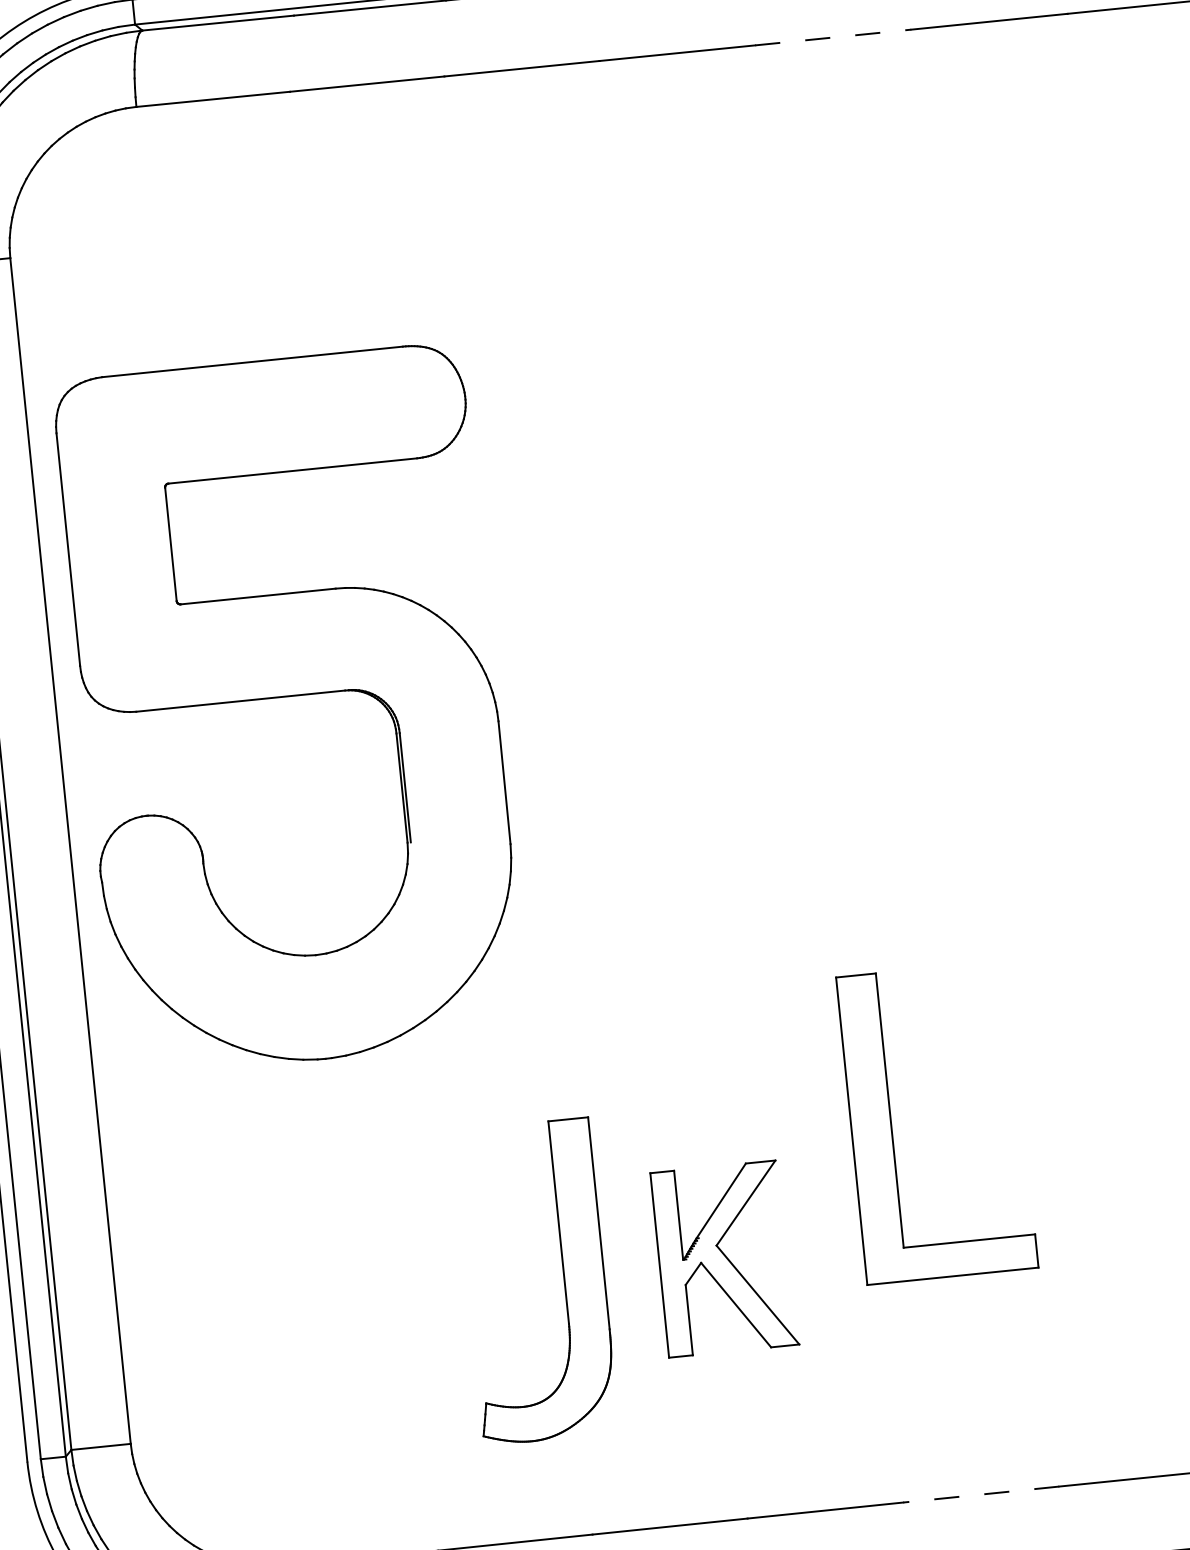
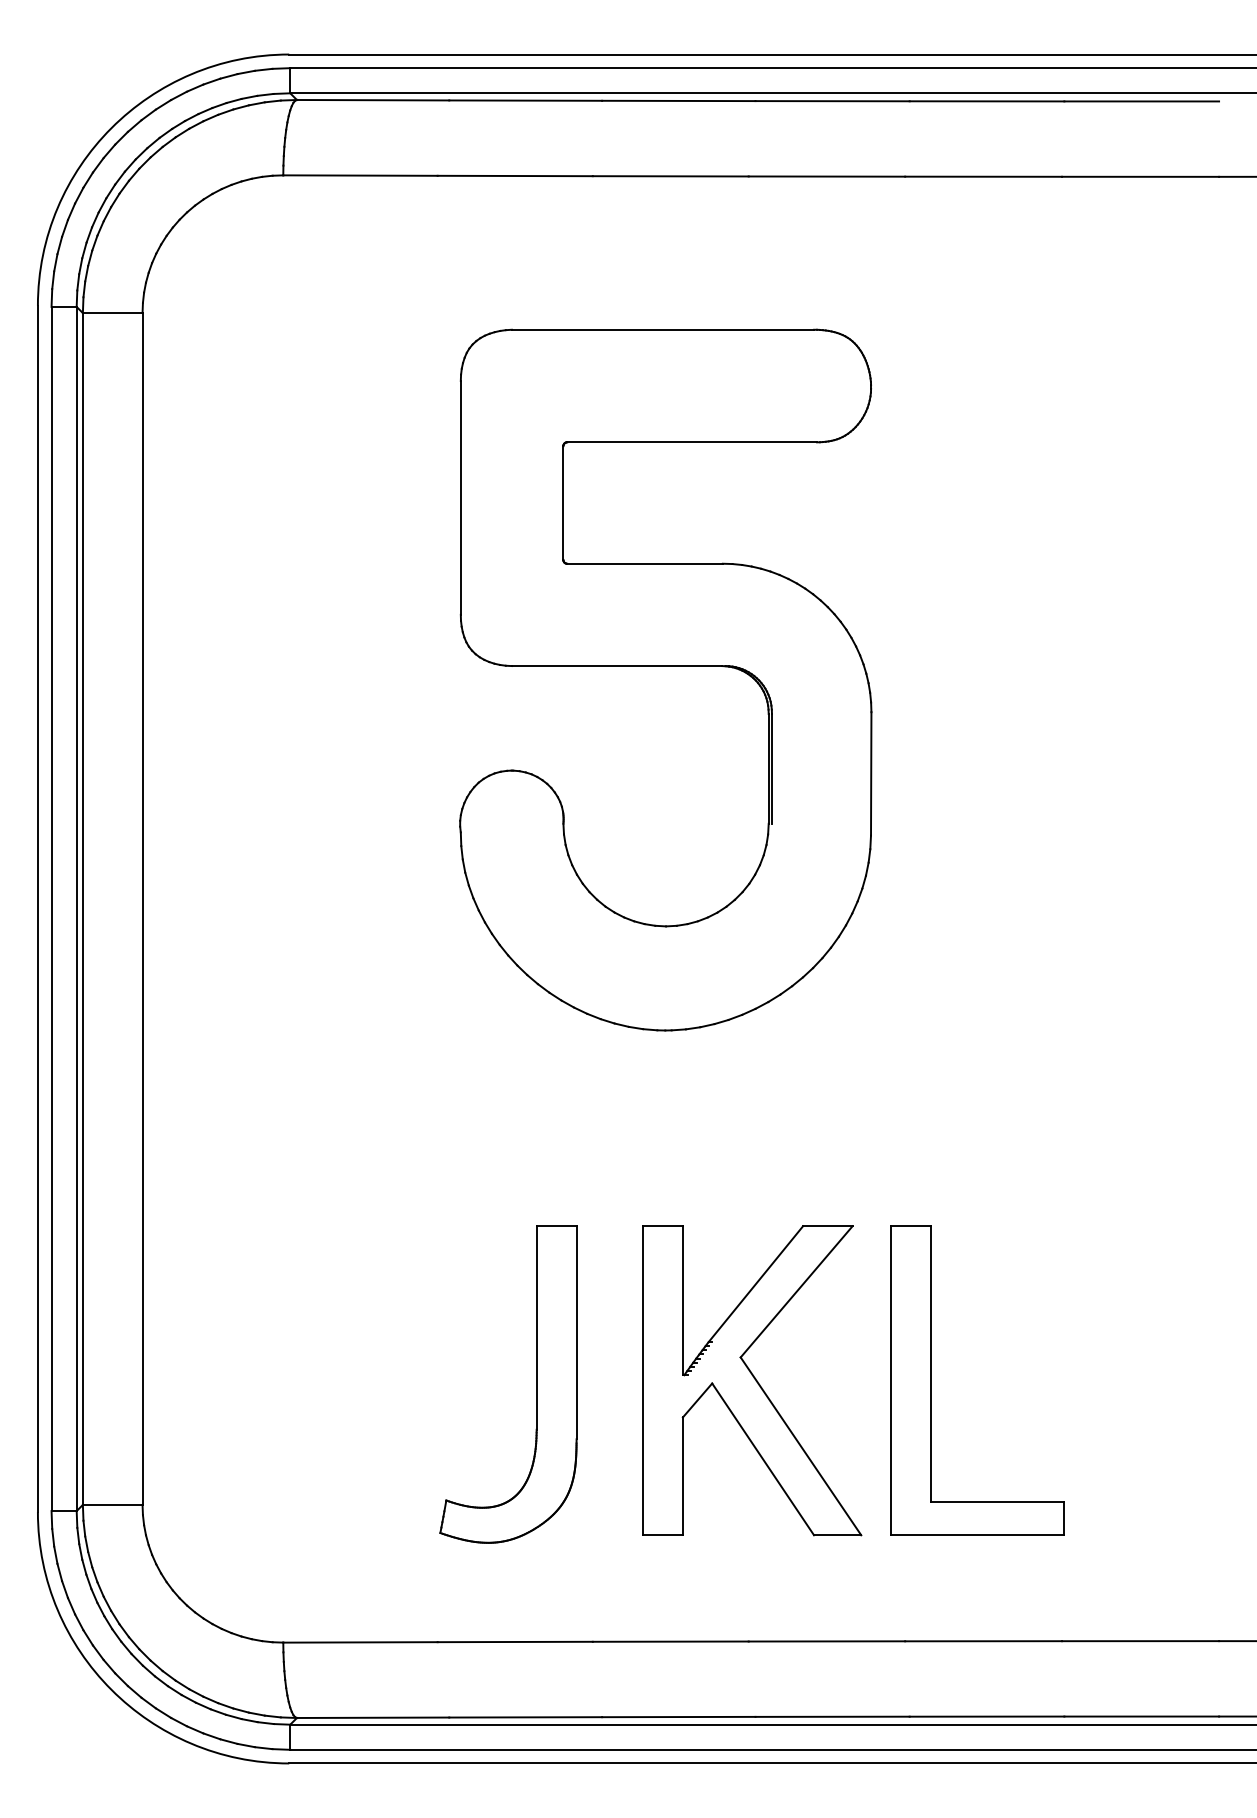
line: (834, 37) -> (984, 176), dashed -> solid
part: (288, 696) -> (665, 666), moved
part: (891, 1126) -> (931, 1380), moved
part: (725, 1258) -> (752, 1380), size x1.67
part: (564, 1278) -> (536, 1384), moved
line: (981, 1494) -> (983, 1641), dashed -> solid

